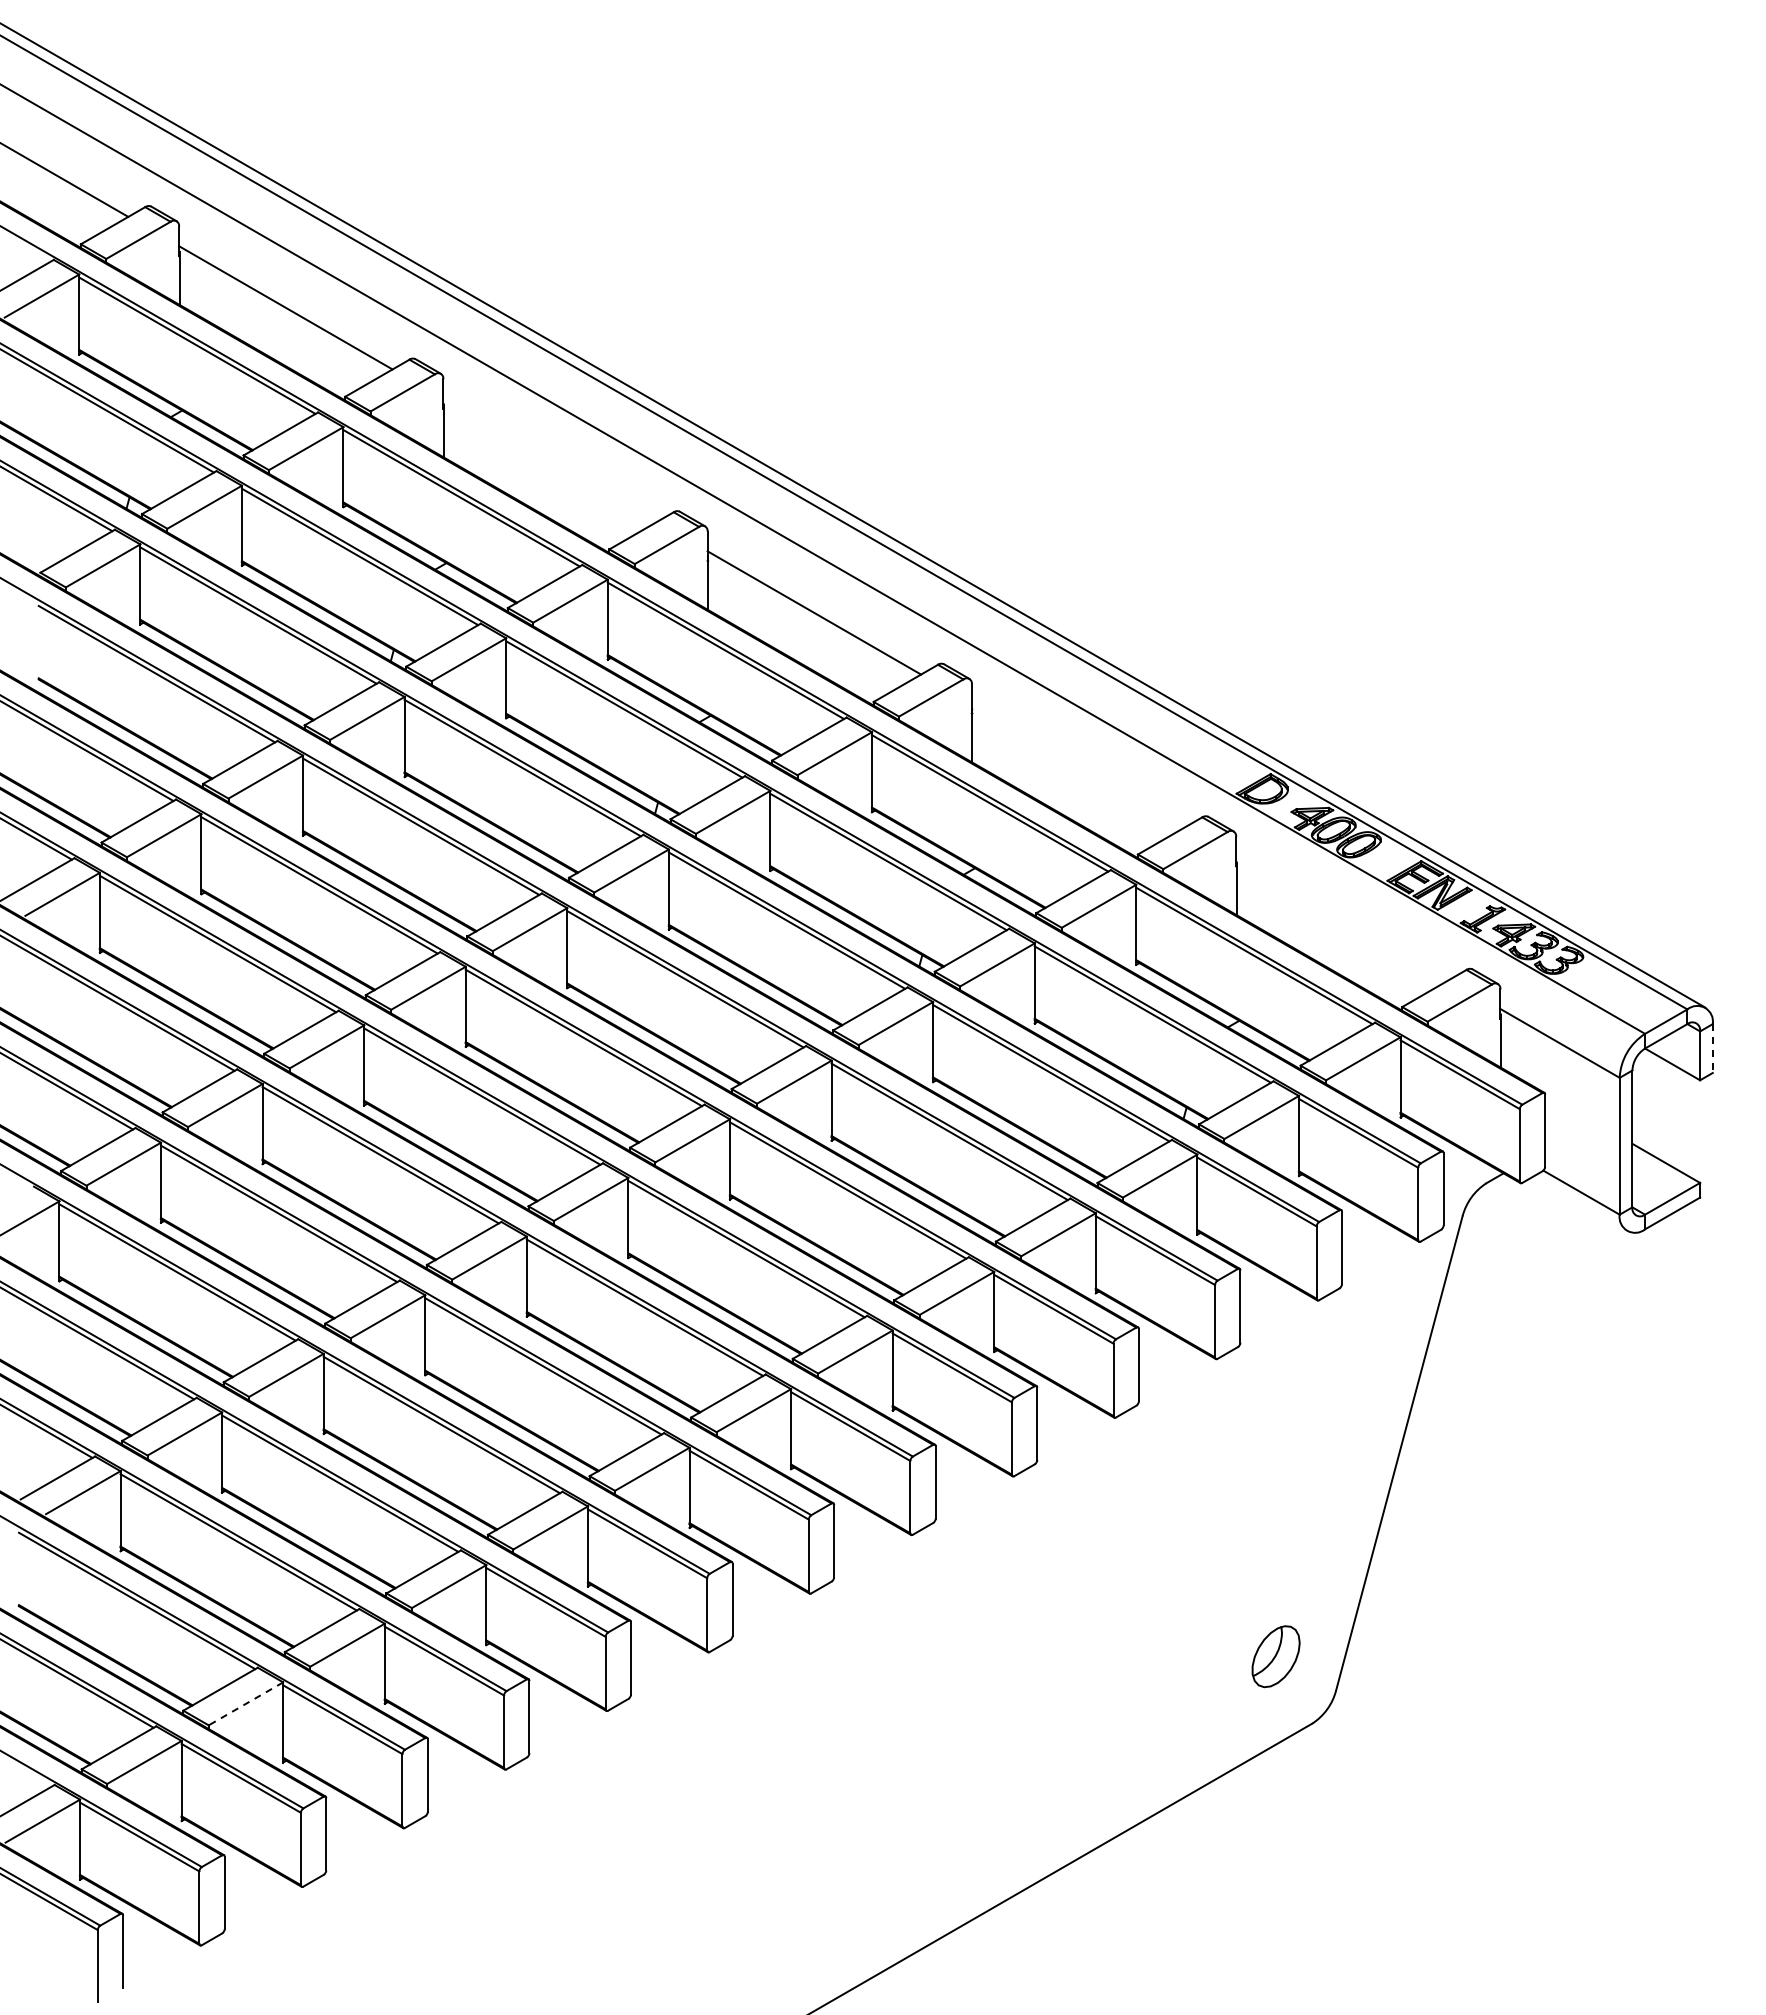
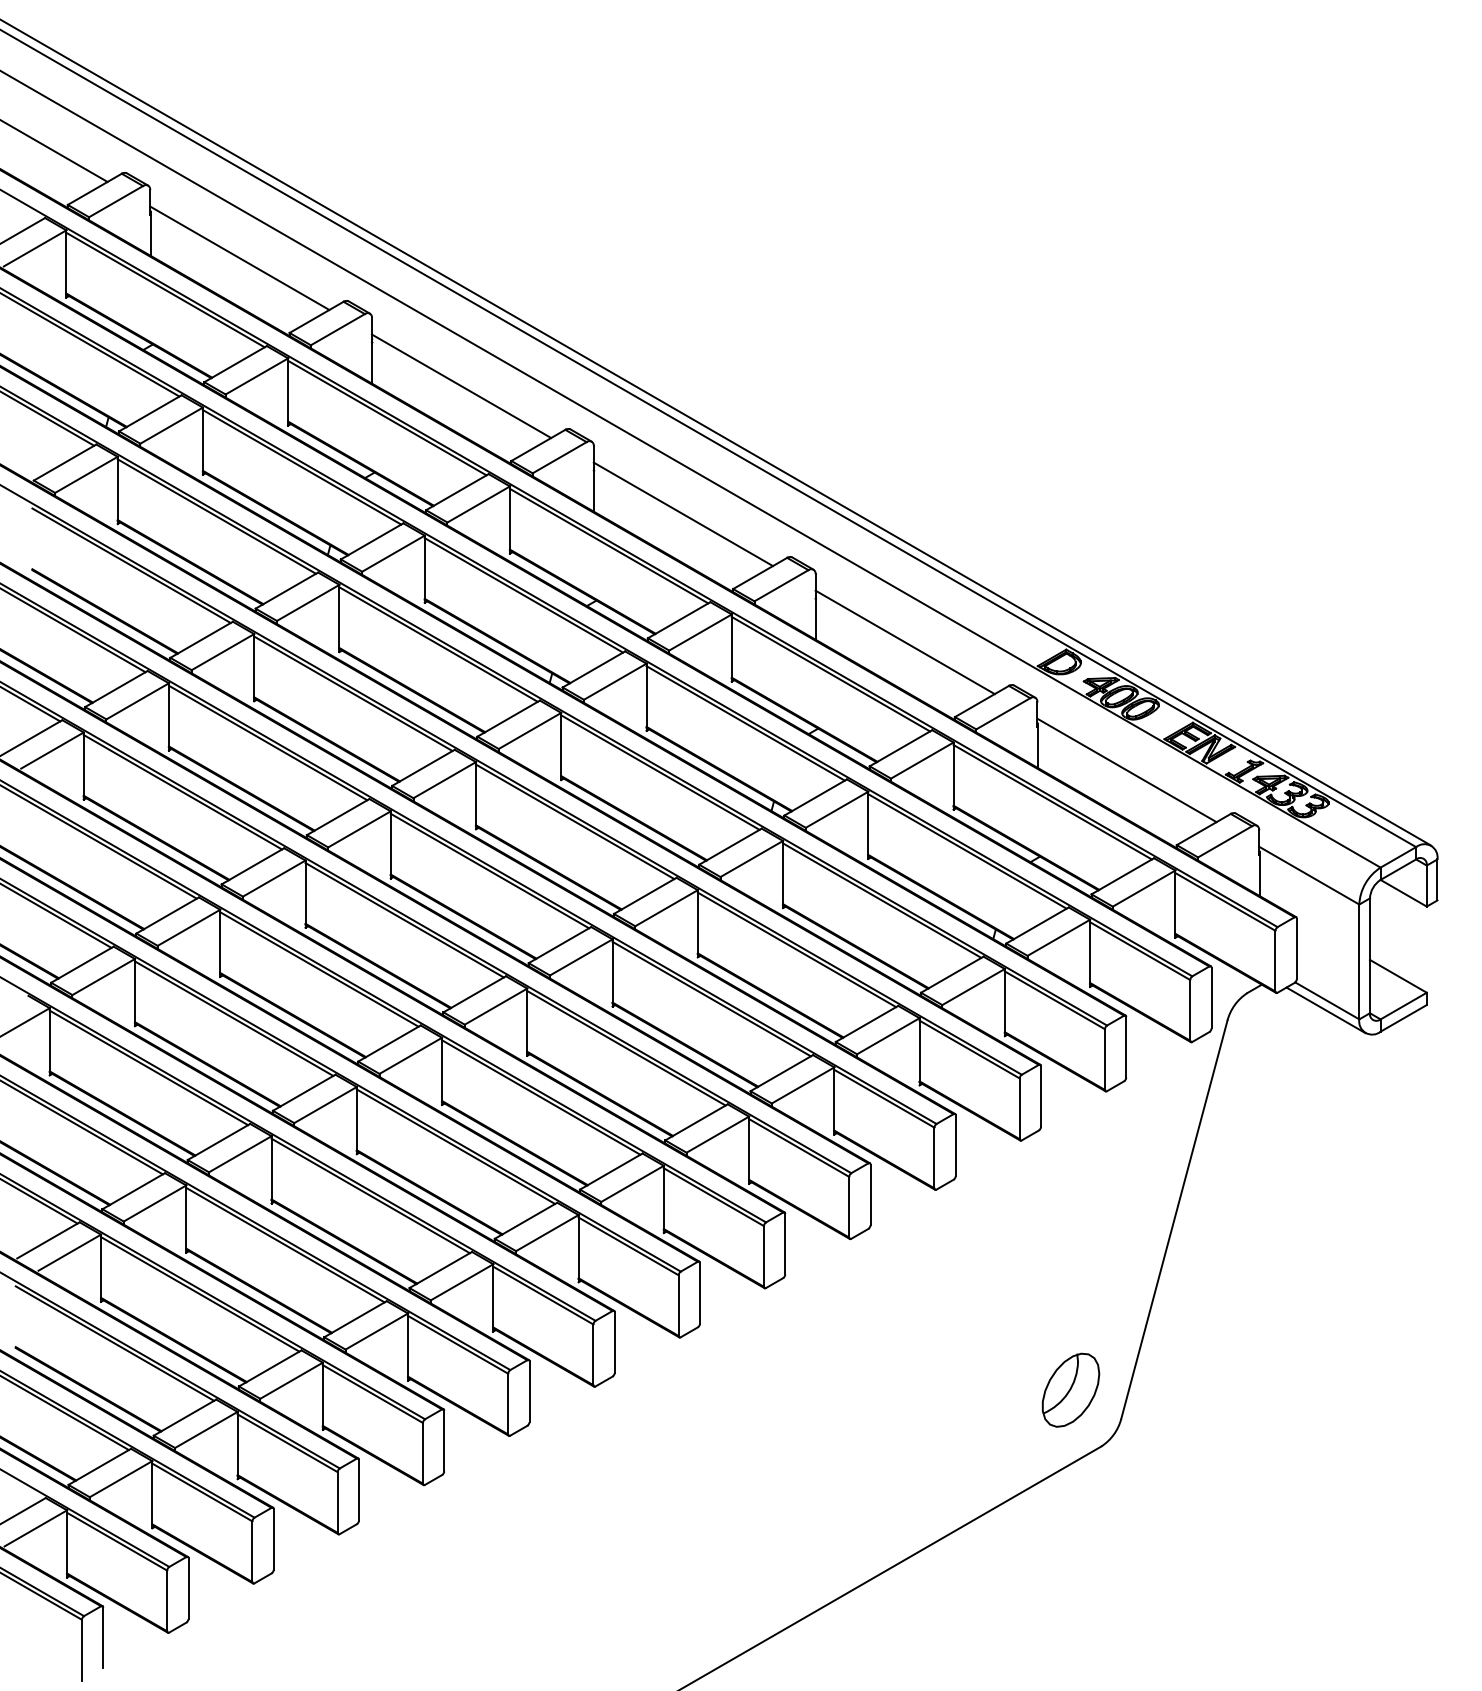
line: (549, 460) -> (461, 386), added
line: (1078, 765) -> (905, 642), added
line: (1342, 917) -> (1126, 769), added
line: (1712, 1049) -> (1437, 880), dashed -> solid
line: (1579, 1203) -> (1325, 1010), added
part: (1275, 1656) -> (1070, 1390), size x1.43
line: (245, 1704) -> (205, 1430), dashed -> solid

